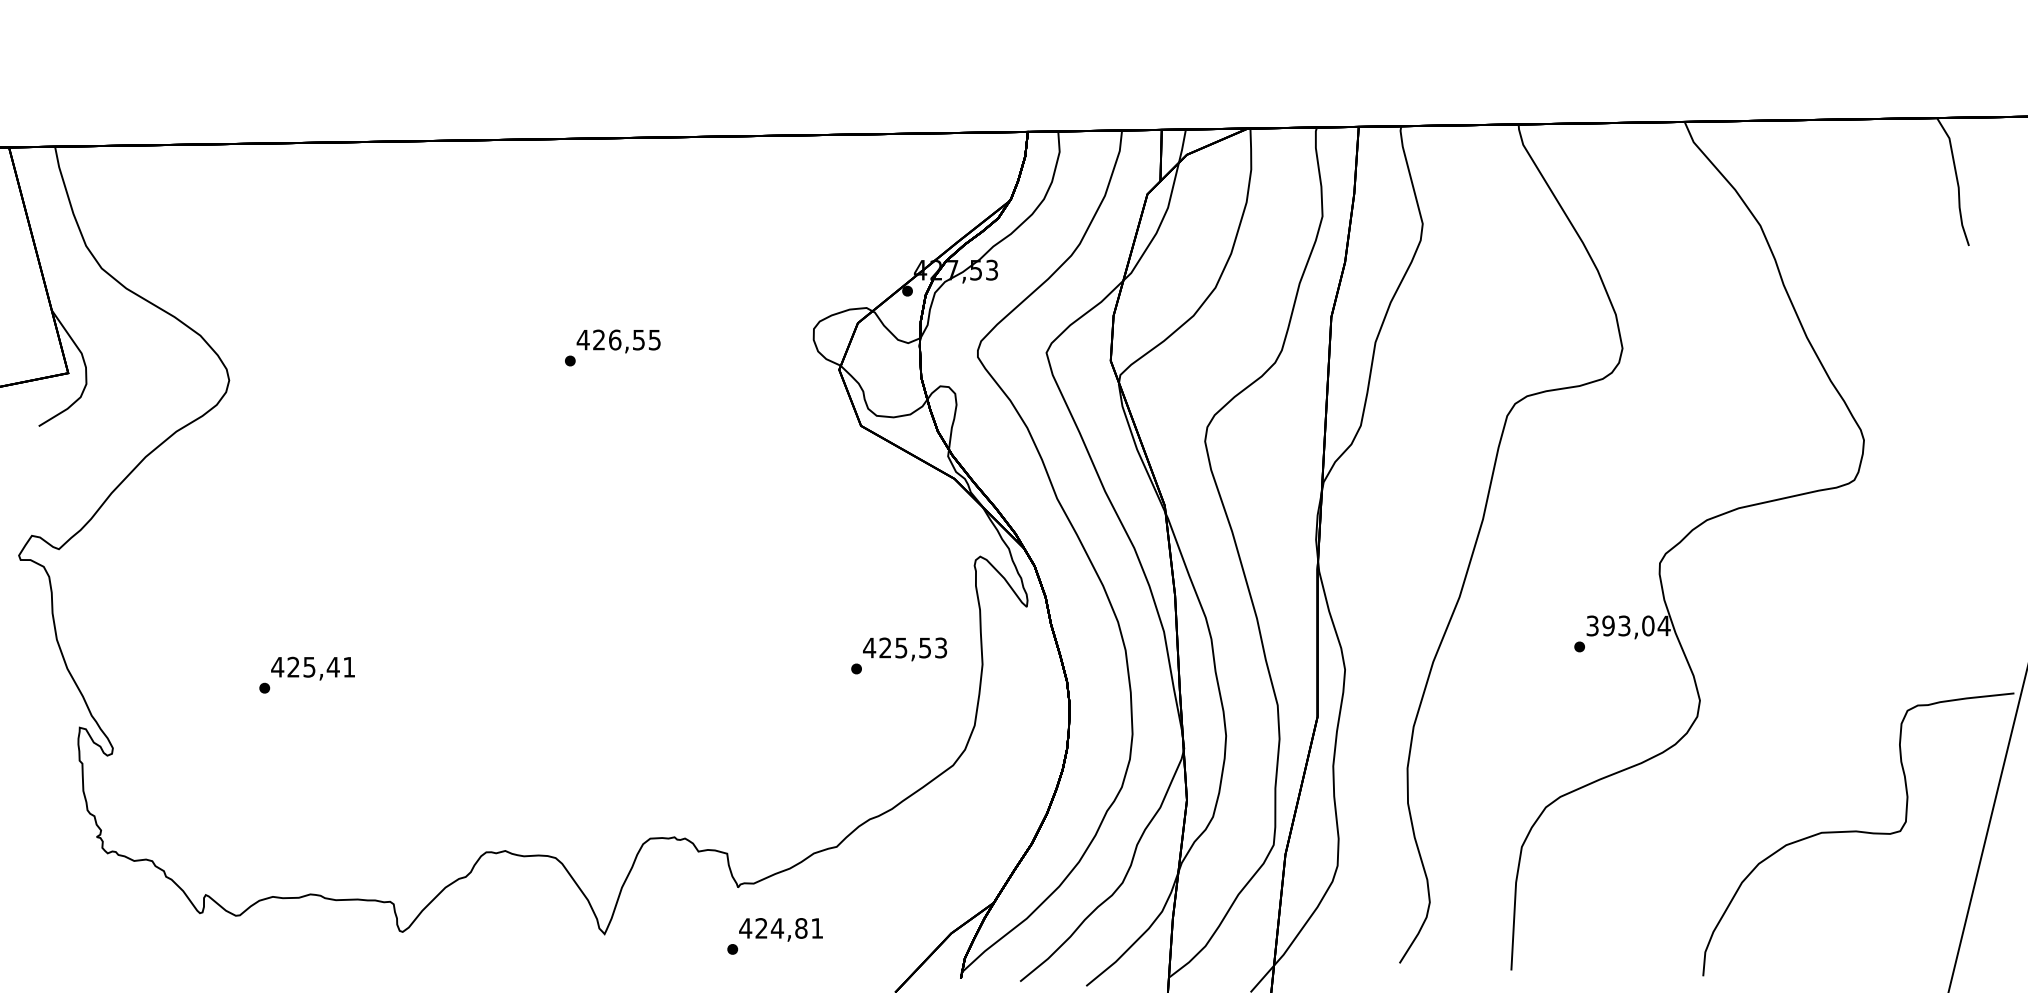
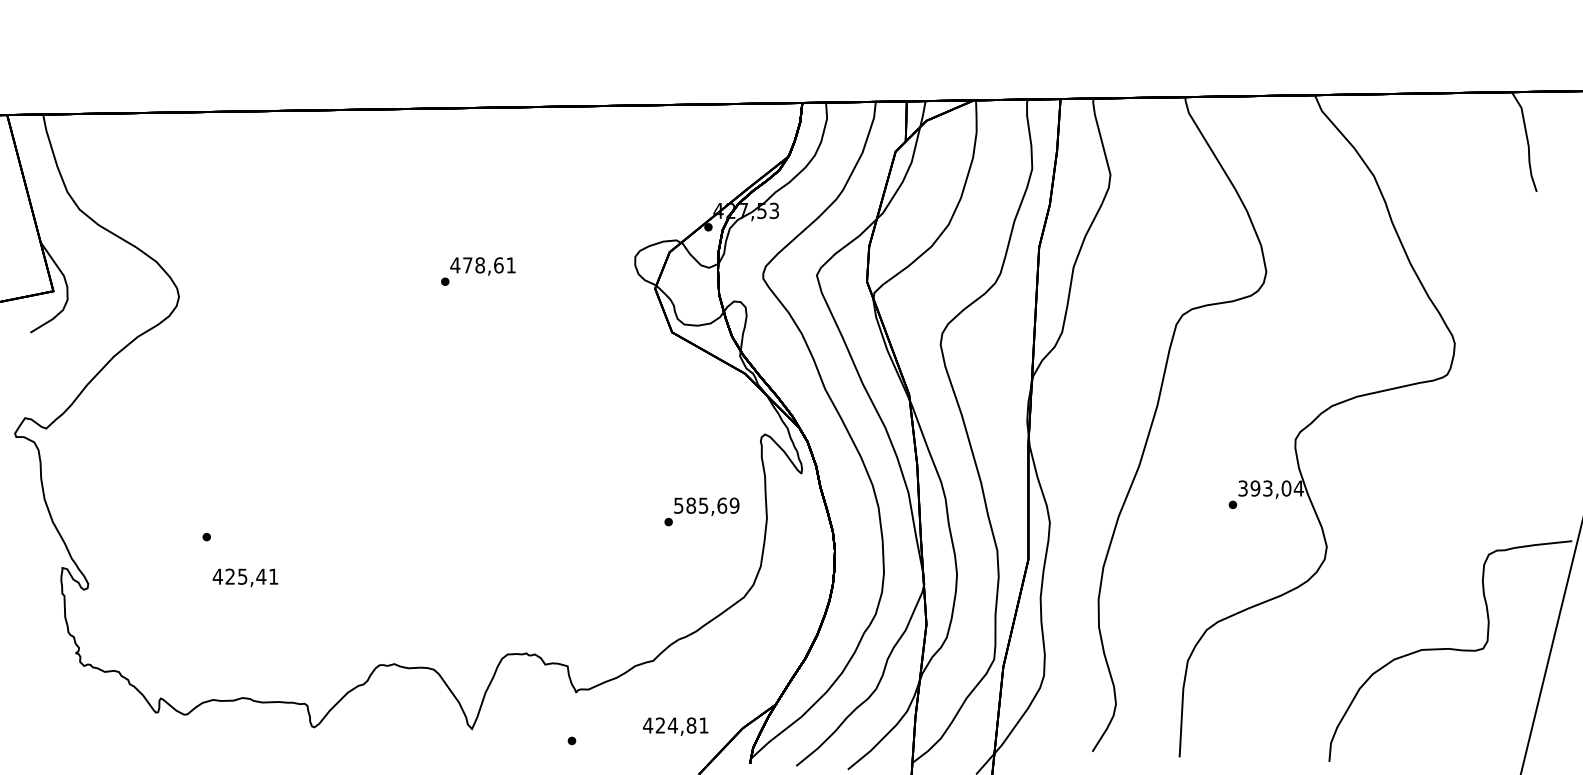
text: (627, 340) -> (489, 265), 426,55 -> 478,61
text: (905, 647) -> (706, 505), 425,53 -> 585,69
text: (313, 668) -> (245, 577), moved
text: (780, 929) -> (675, 726), moved

